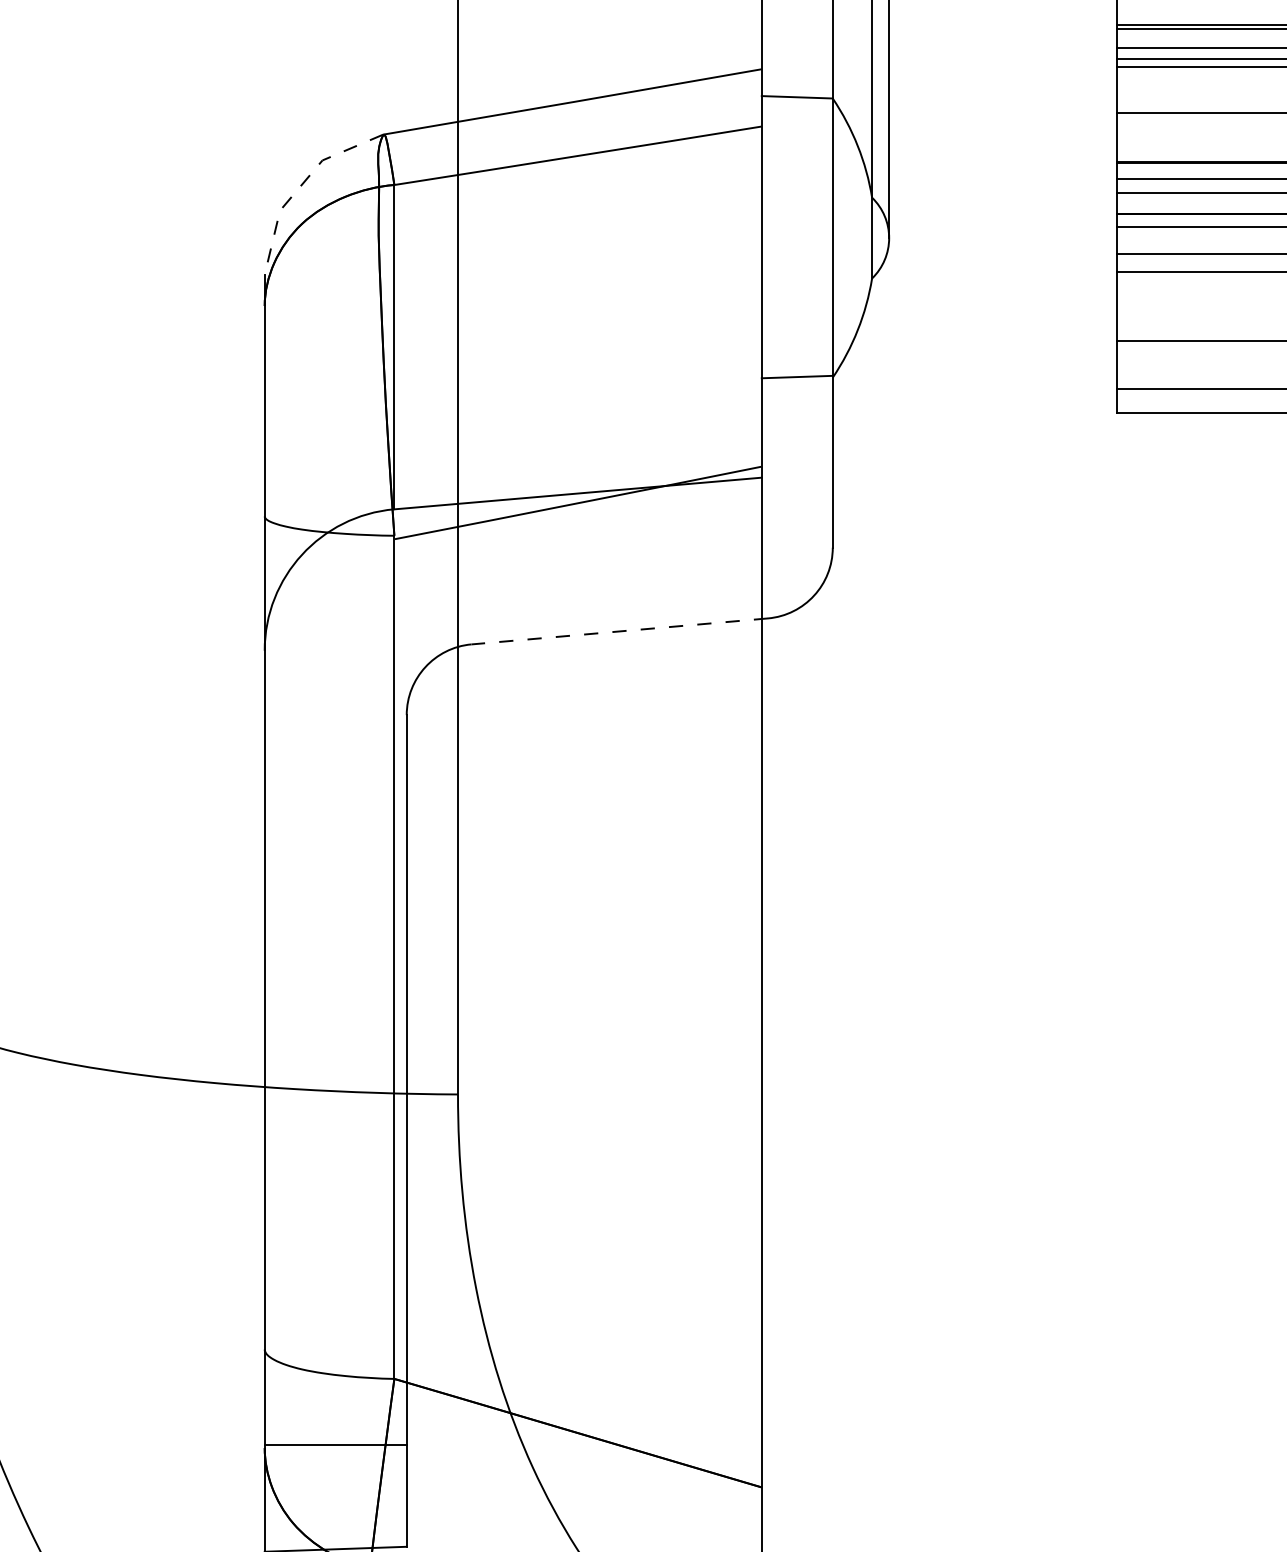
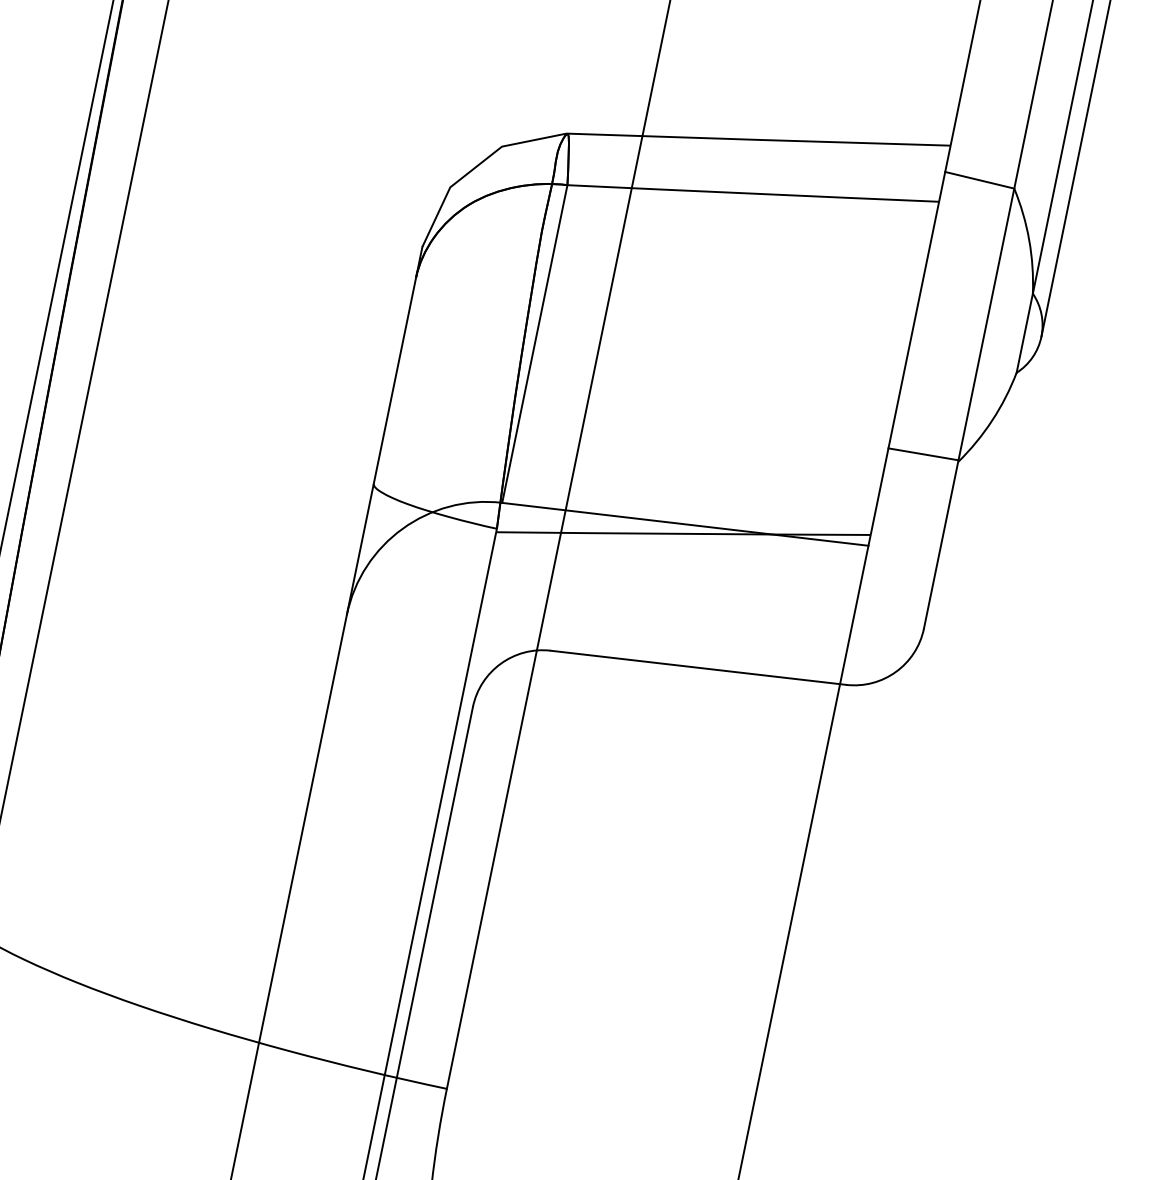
line: (301, 185) -> (476, 166), dashed -> solid
line: (619, 631) -> (698, 667), dashed -> solid

